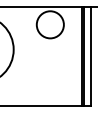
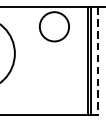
line: (91, 56) -> (98, 61), solid -> dashed

